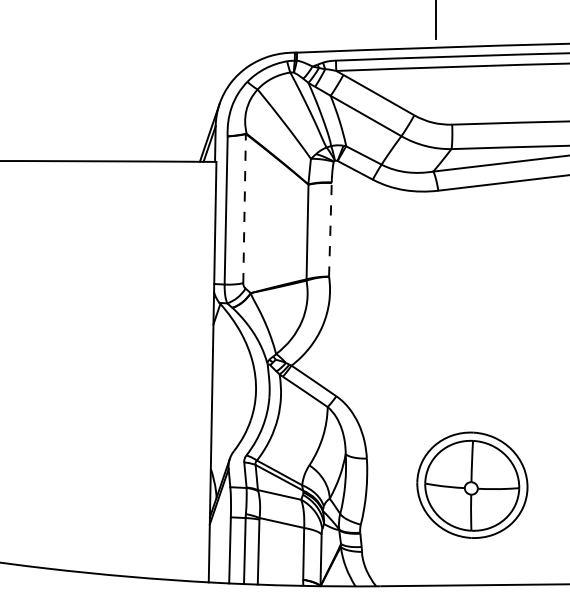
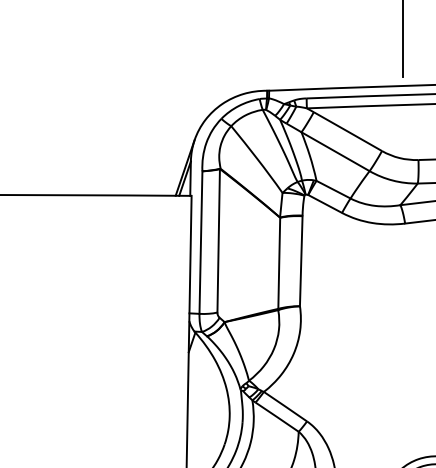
line: (244, 208) -> (218, 240), dashed -> solid
line: (330, 229) -> (301, 260), dashed -> solid

